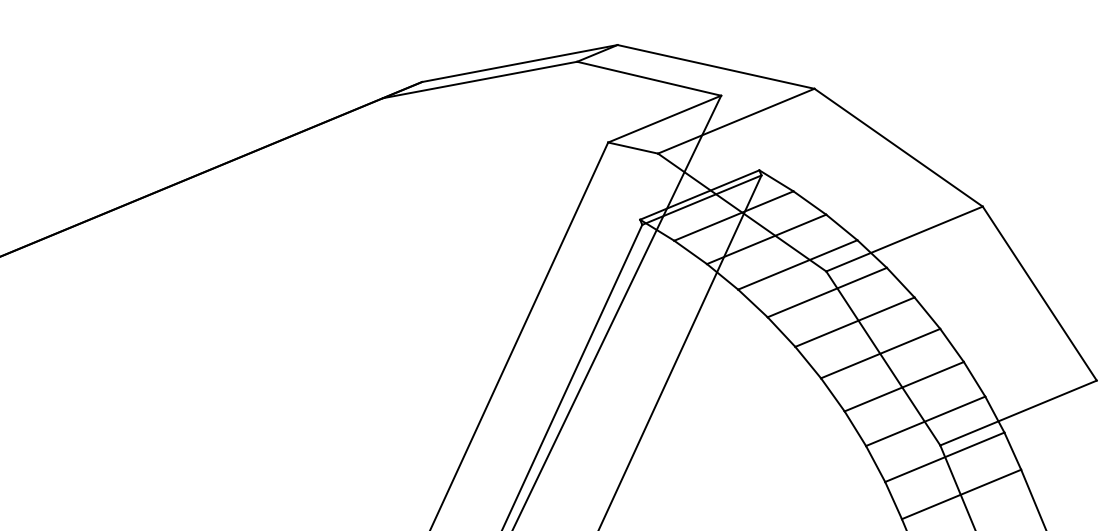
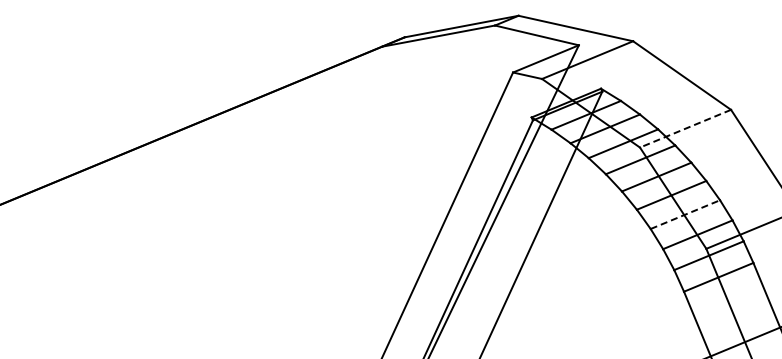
line: (904, 238) -> (685, 128), solid -> dashed
line: (904, 386) -> (685, 214), solid -> dashed

